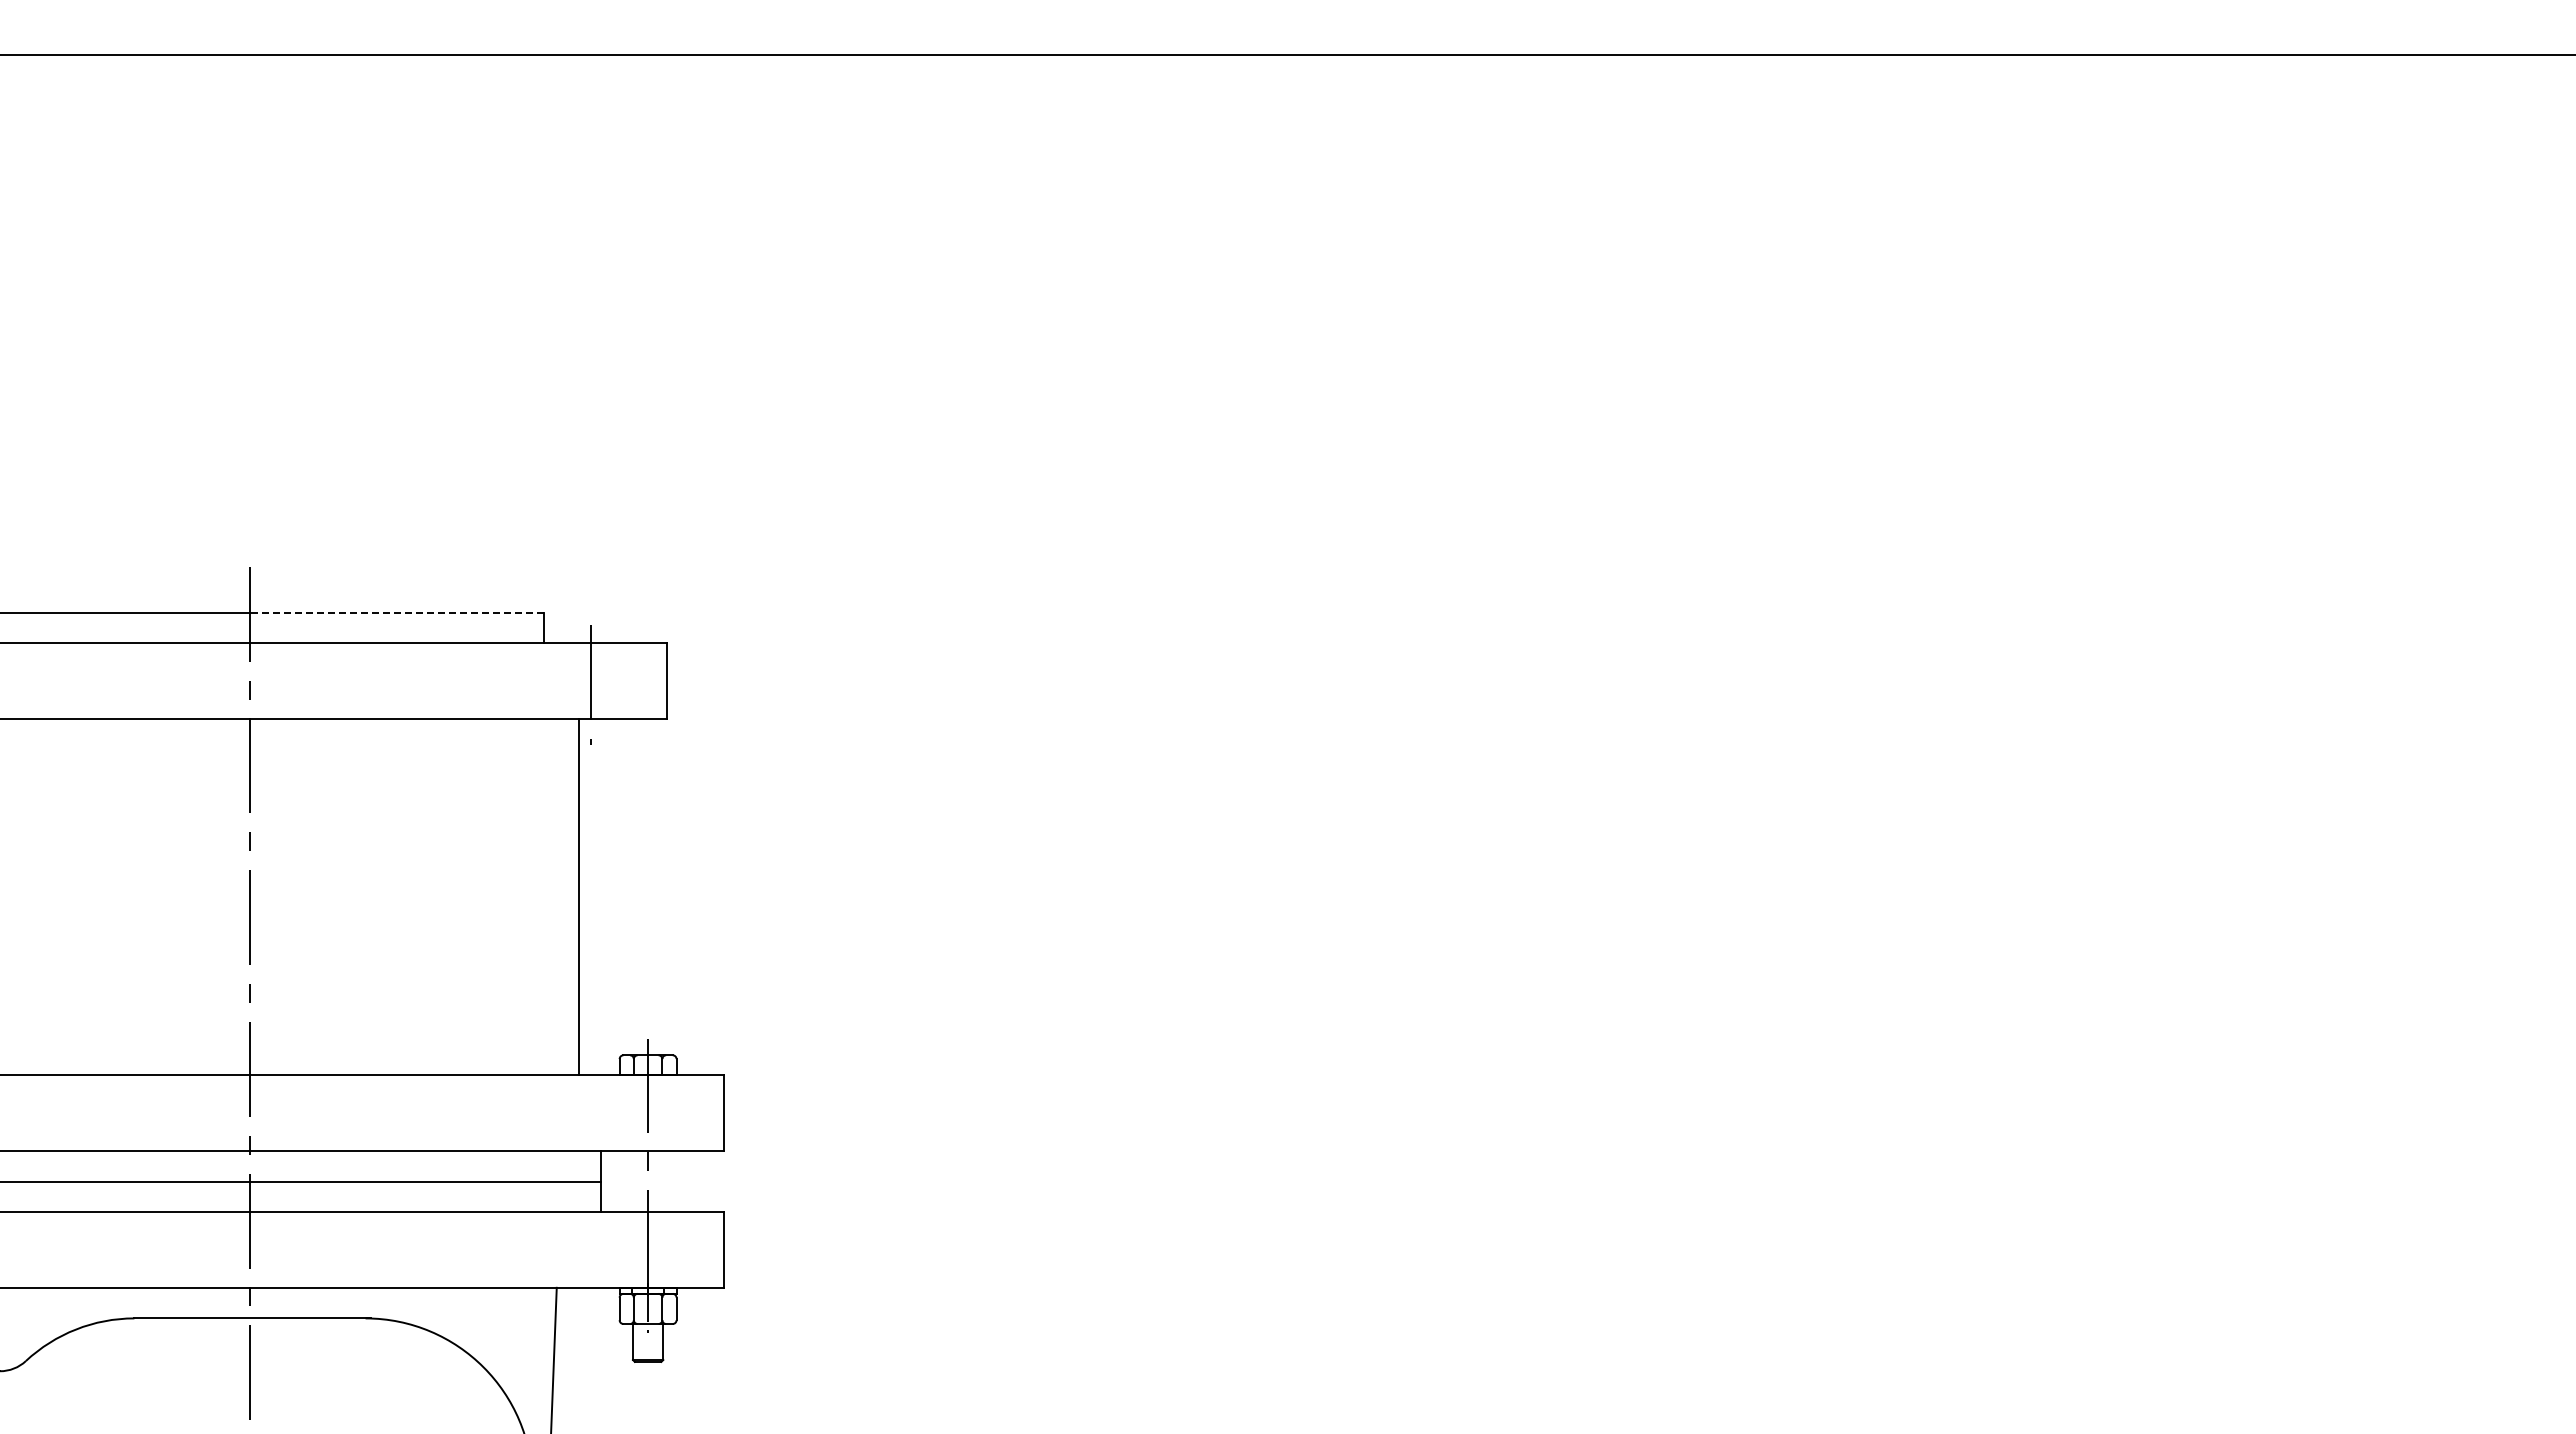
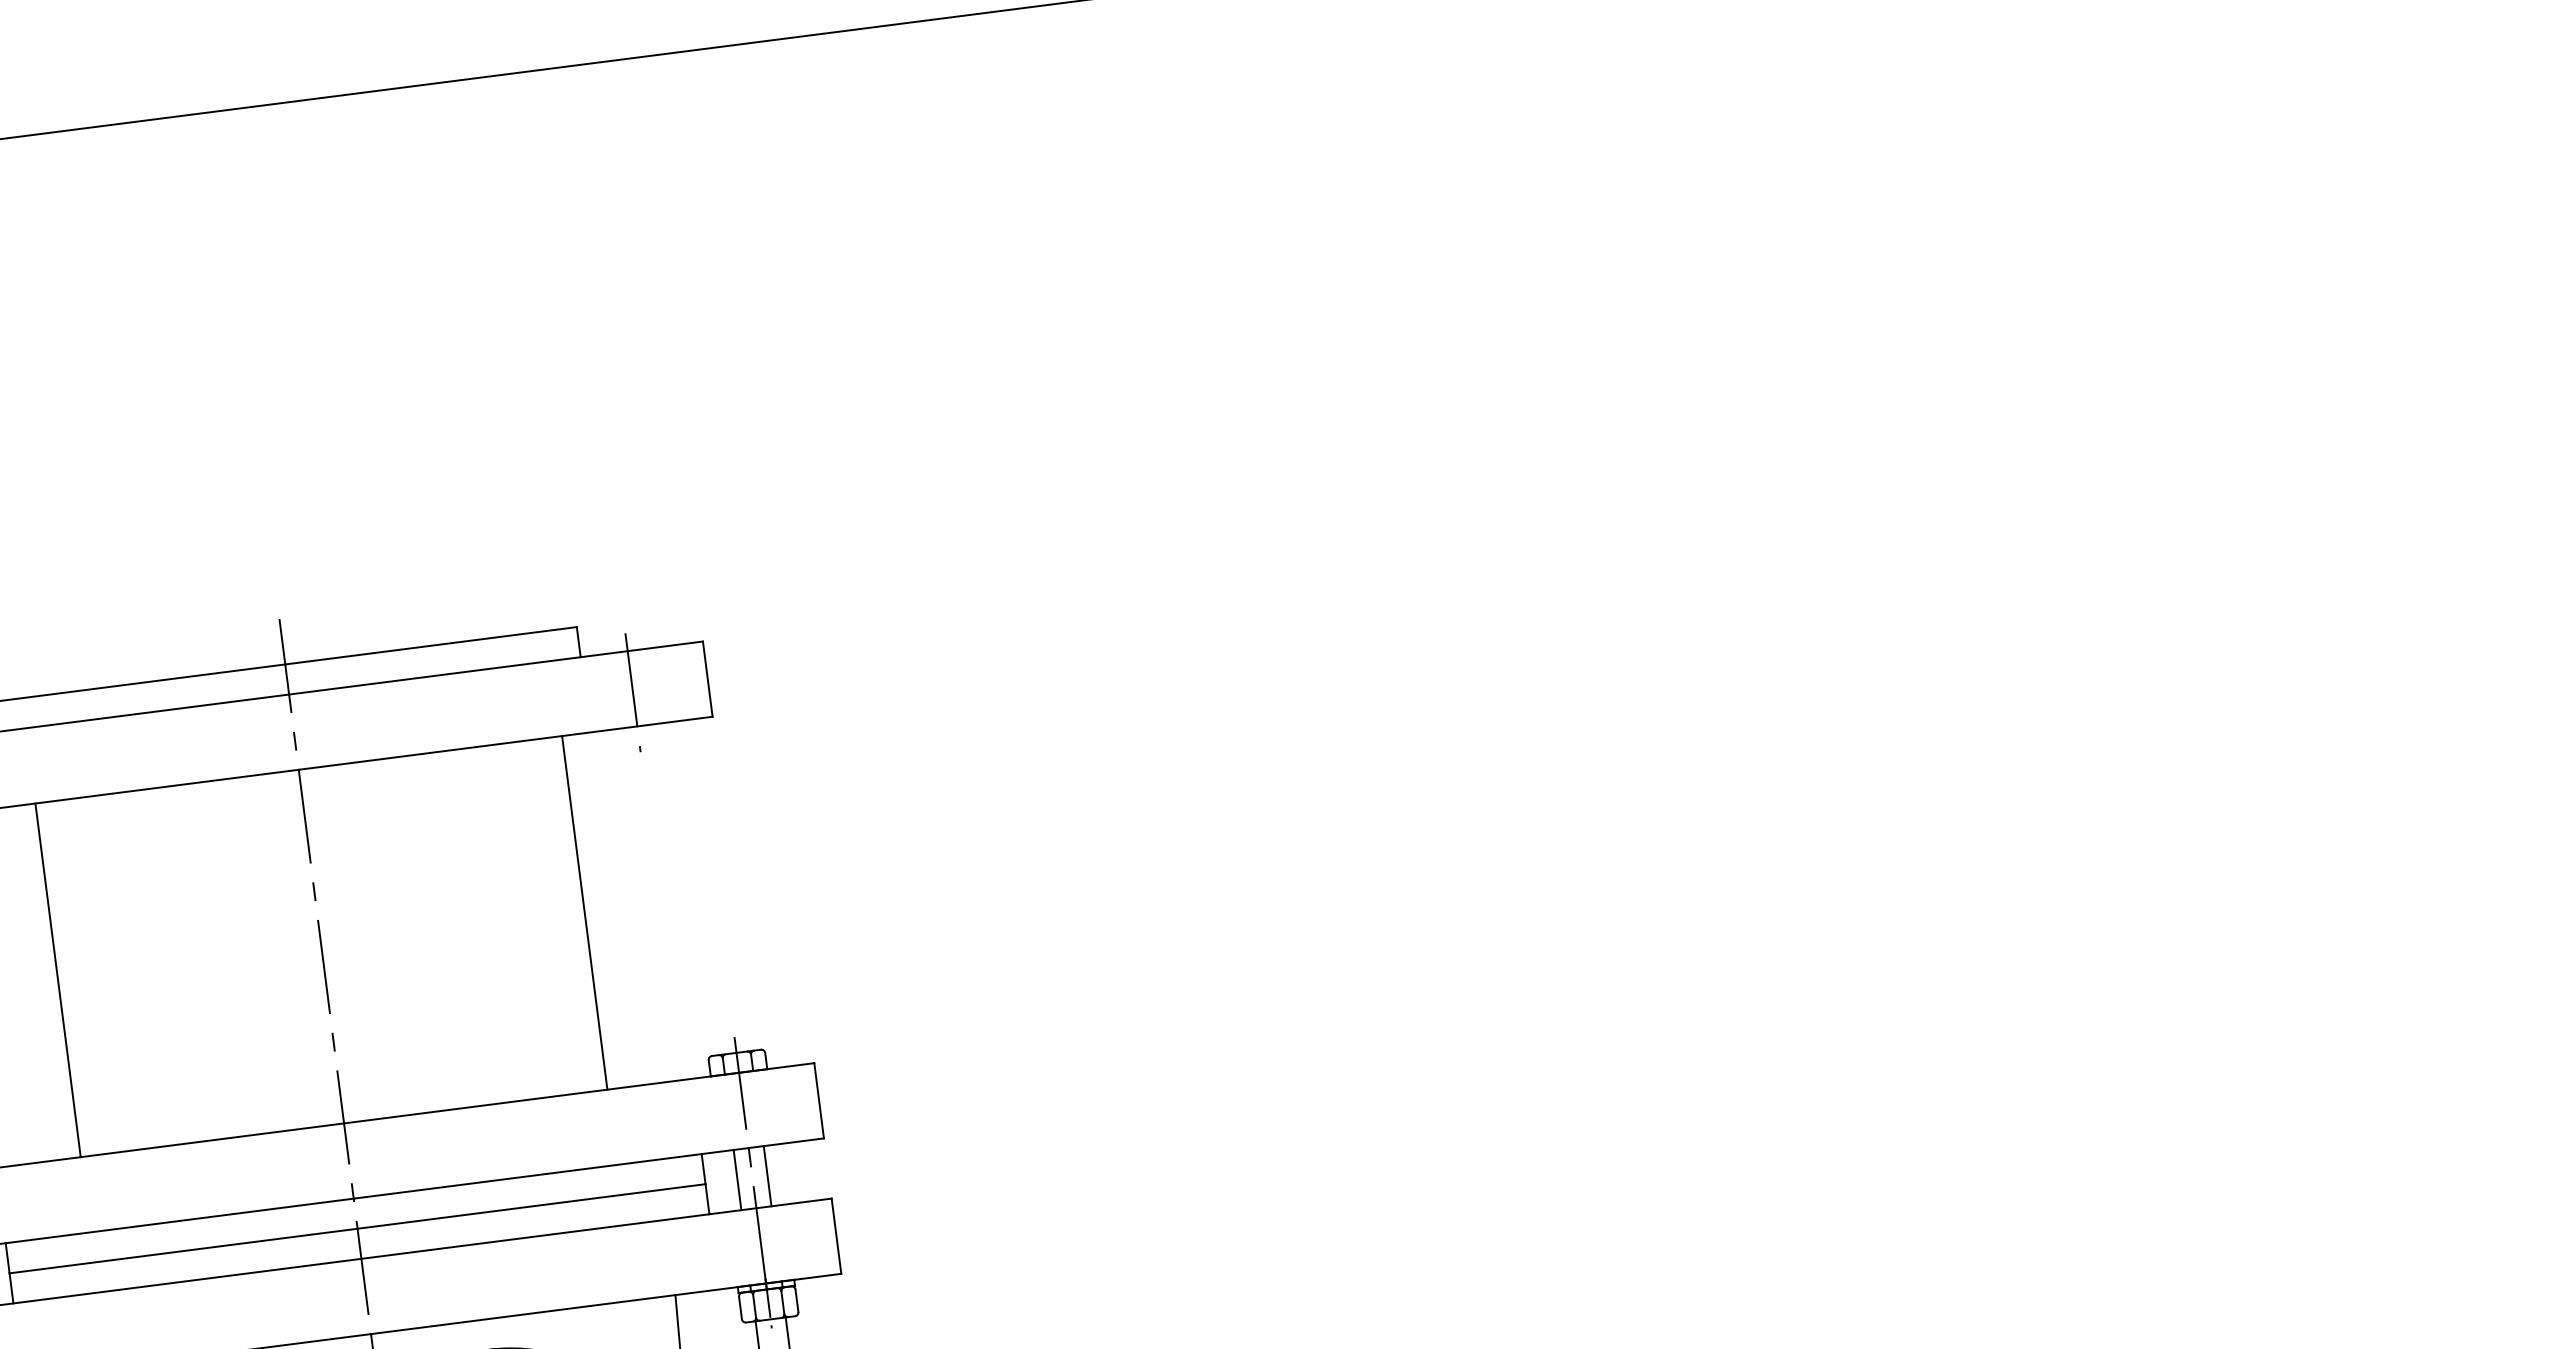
line: (396, 612) -> (430, 645), dashed -> solid
line: (579, 896) -> (584, 912), moved
line: (632, 1181) -> (737, 1180), added
line: (663, 1181) -> (767, 1176), added

